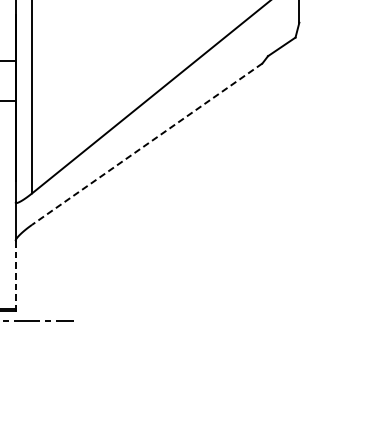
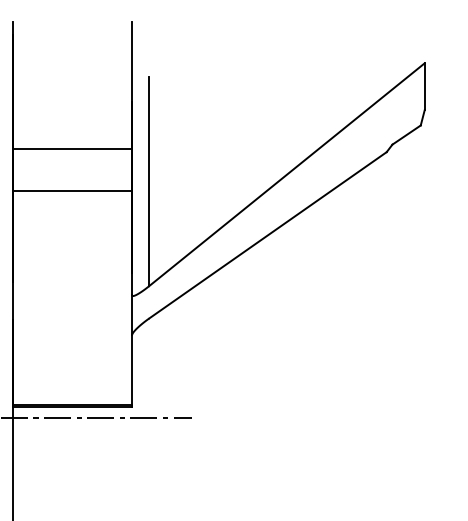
line: (146, 144) -> (267, 235), dashed -> solid
line: (15, 275) -> (132, 370), dashed -> solid

